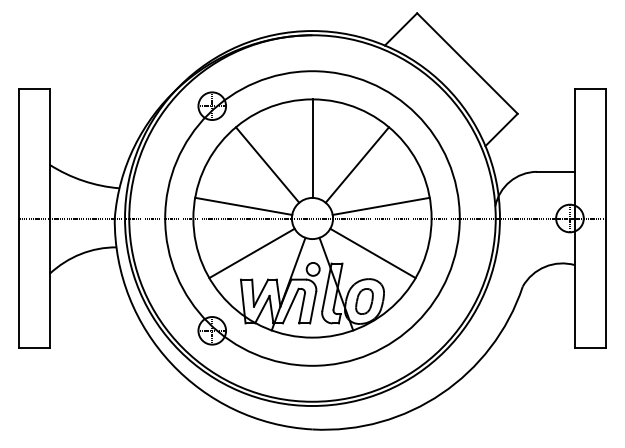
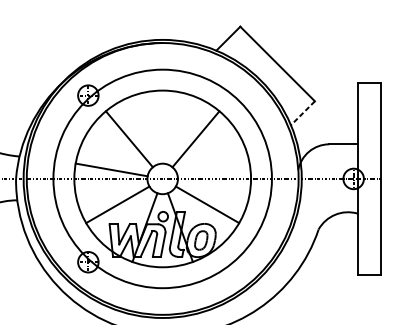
line: (501, 129) -> (302, 112), solid -> dashed
line: (312, 148) -> (162, 127), removed
line: (380, 205) -> (213, 169), removed

